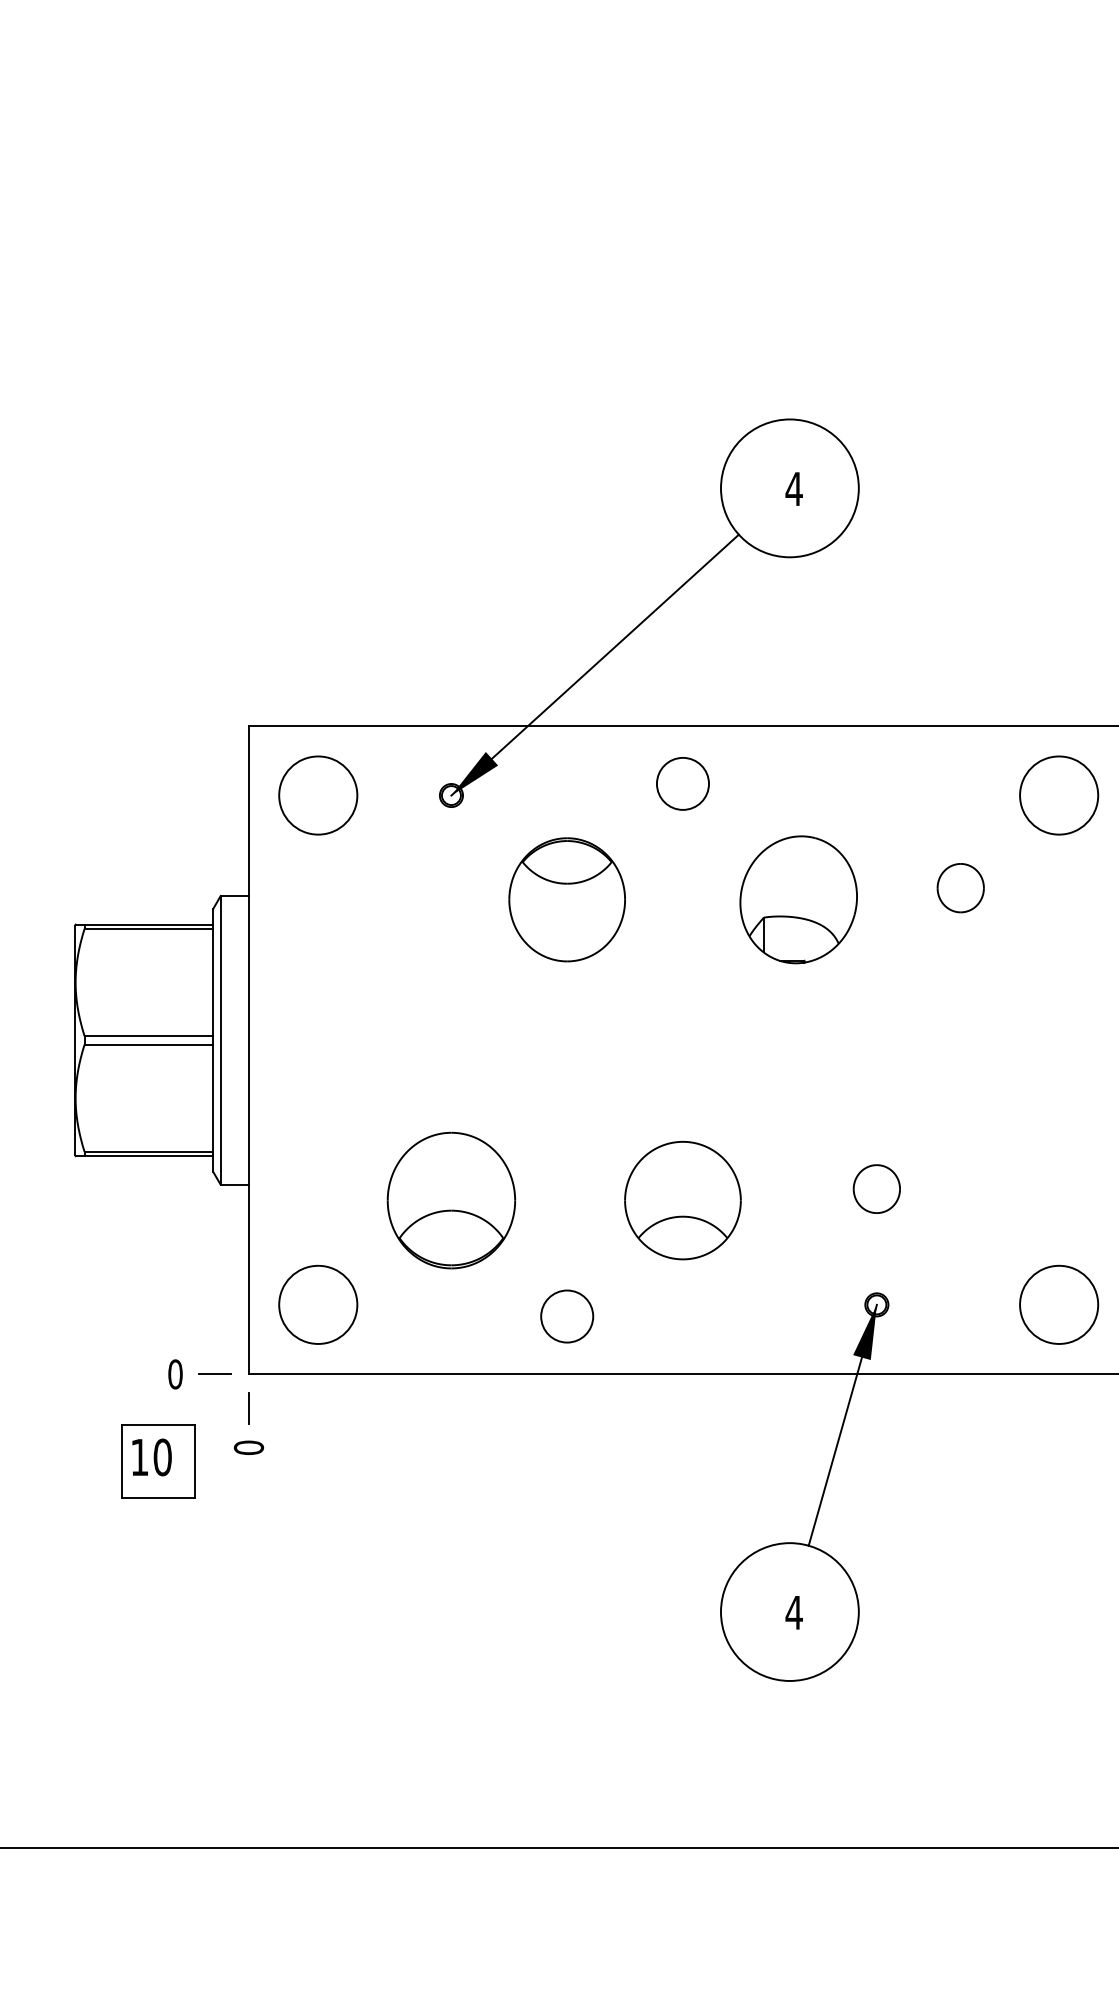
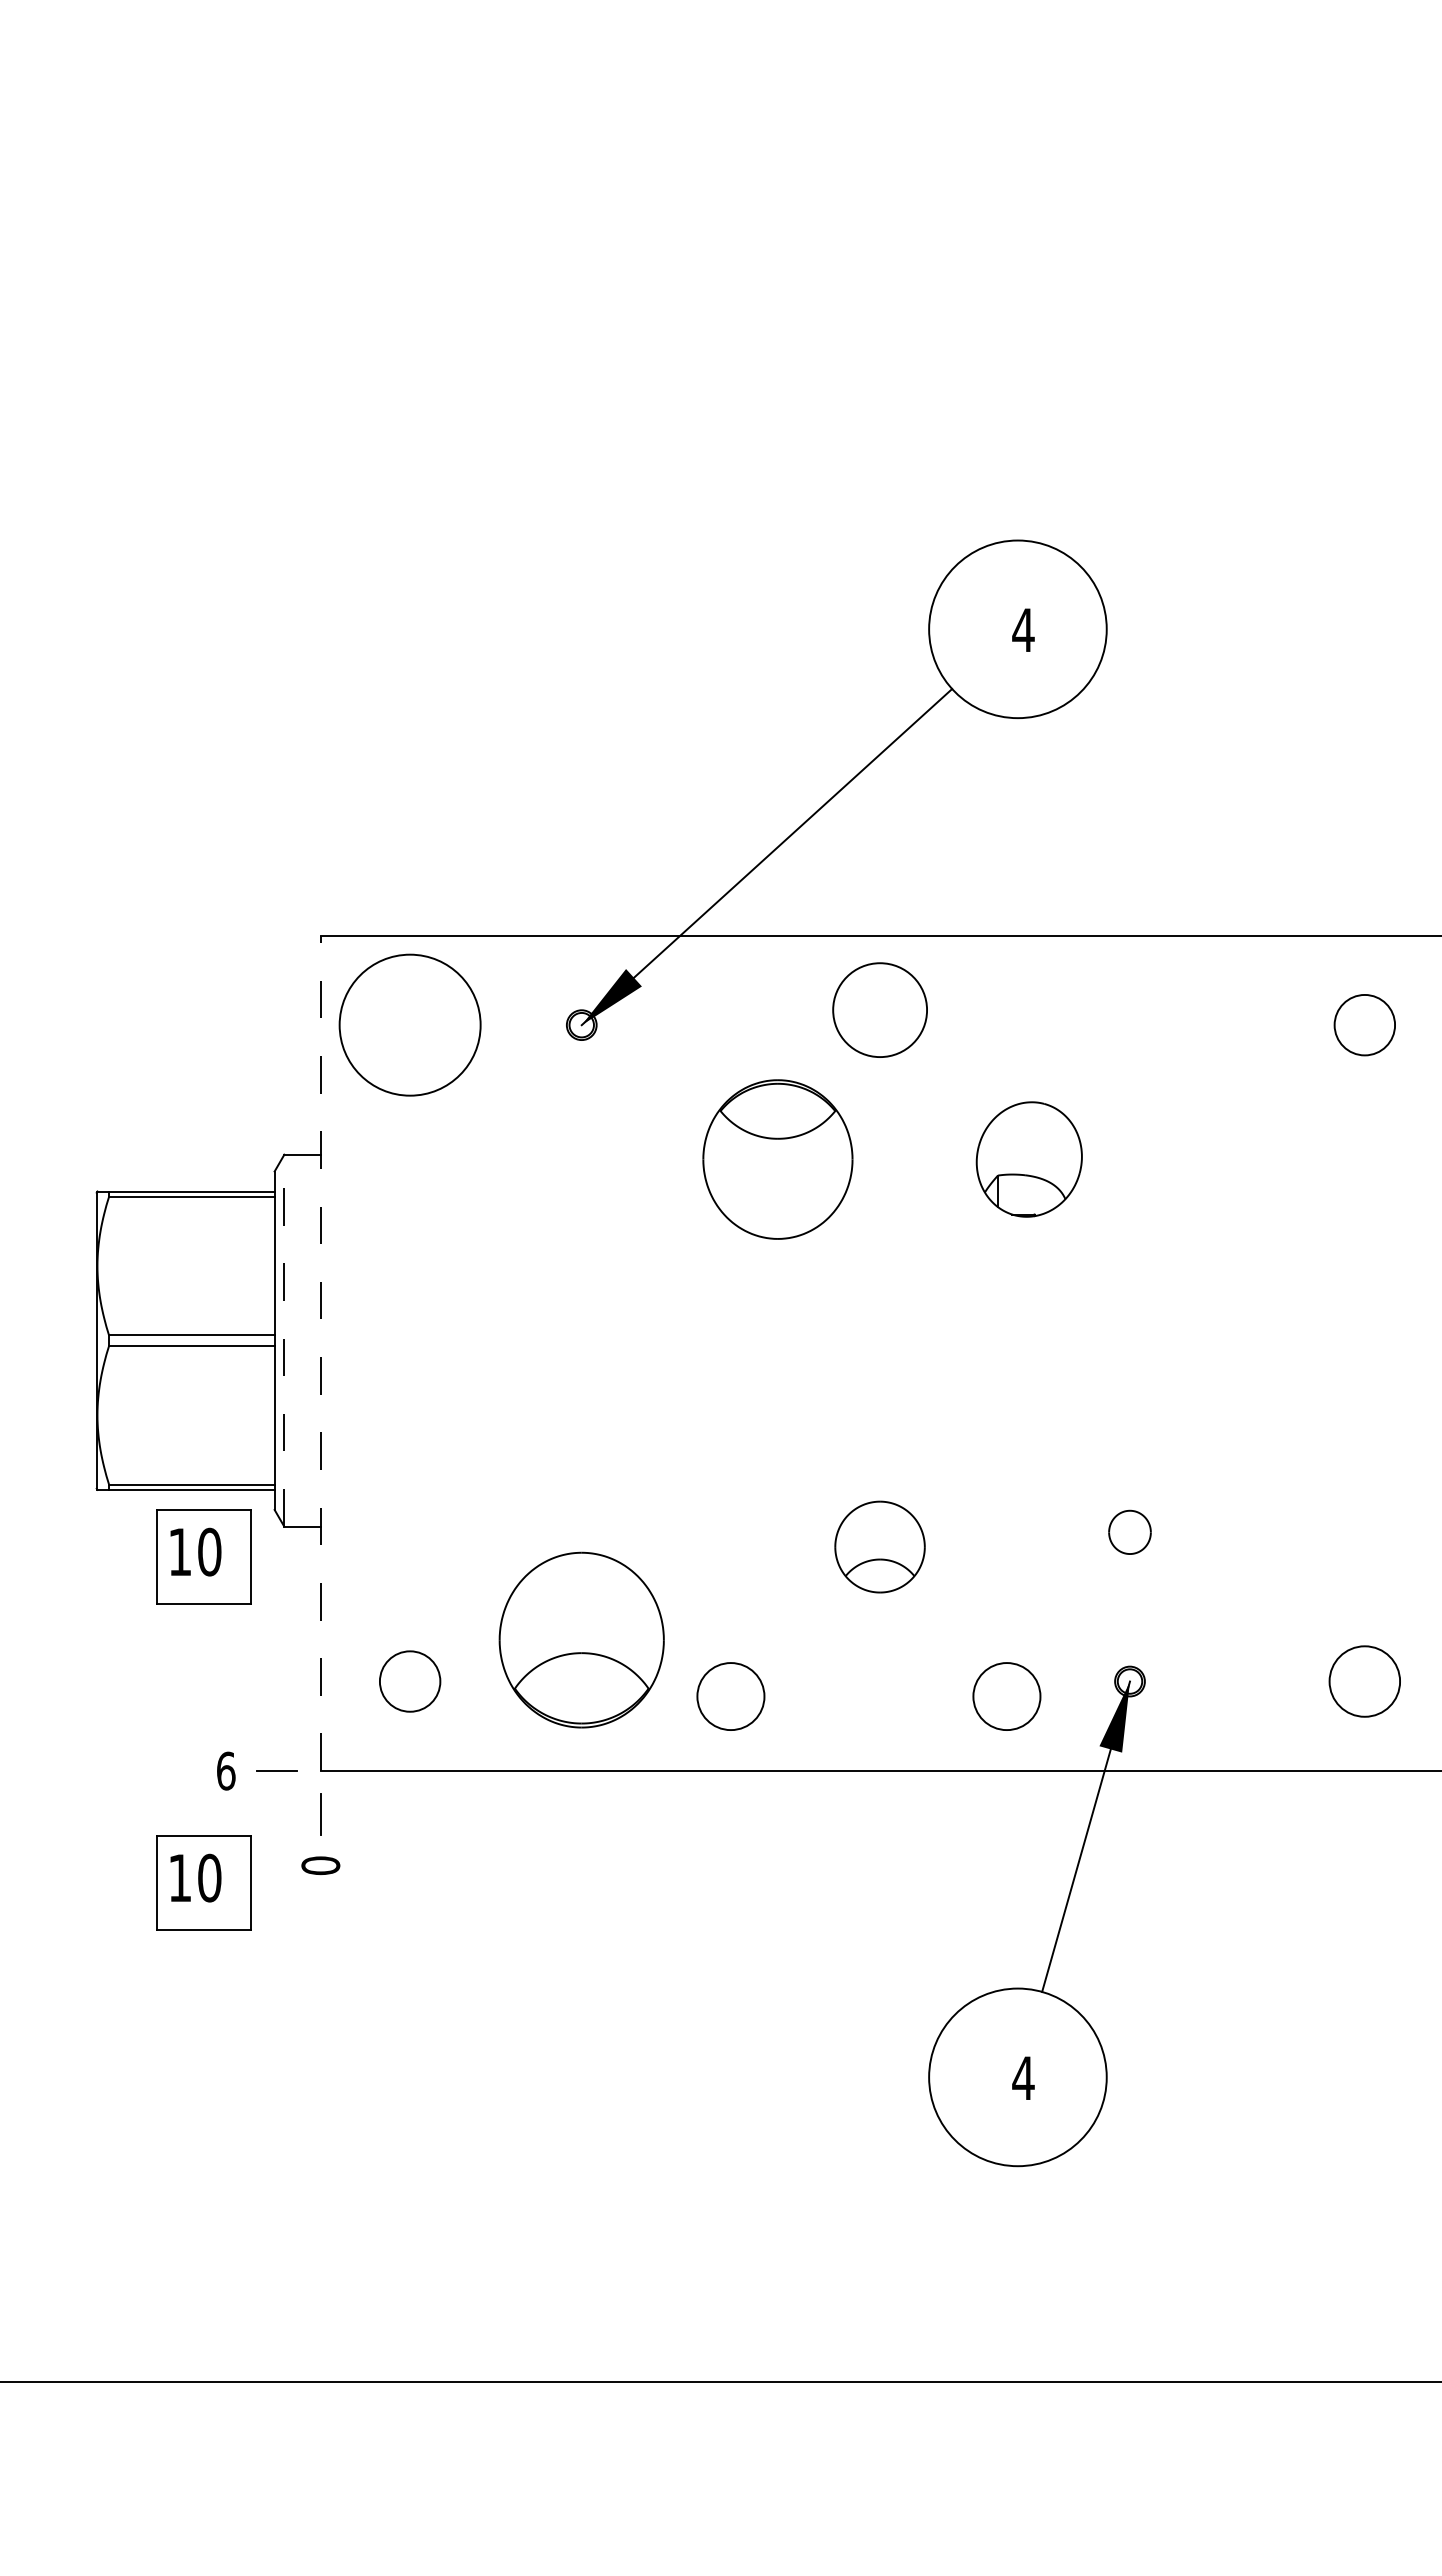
circle: (682, 783) -> (879, 1009), size x1.4
circle: (317, 795) -> (409, 1024), size x1.4
circle: (1058, 795) -> (1364, 1024), size x0.6
part: (960, 888) -> (1237, 1144), removed
part: (566, 899) -> (777, 1159), moved
part: (798, 899) -> (1029, 1159), size x0.7
line: (220, 1040) -> (284, 1340), solid -> dashed
line: (248, 1050) -> (320, 1353), solid -> dashed
part: (876, 1189) -> (1129, 1532), size x0.7
part: (451, 1200) -> (581, 1639), moved
part: (682, 1200) -> (879, 1546), size x0.6
part: (157, 1207) -> (203, 1556), added
circle: (317, 1304) -> (409, 1681), size x0.6
circle: (1058, 1304) -> (1364, 1681), size x0.7
circle: (781, 1316) -> (1006, 1696), added
text: (174, 1373) -> (225, 1770), 0 -> 6

